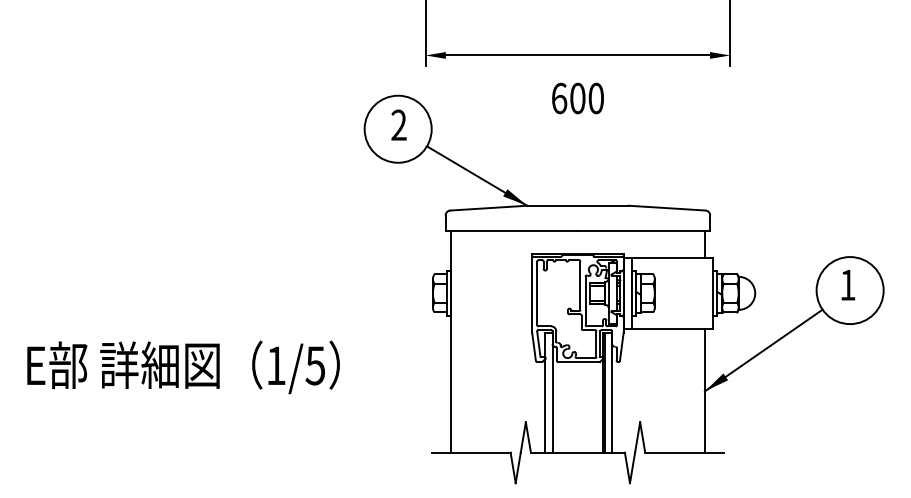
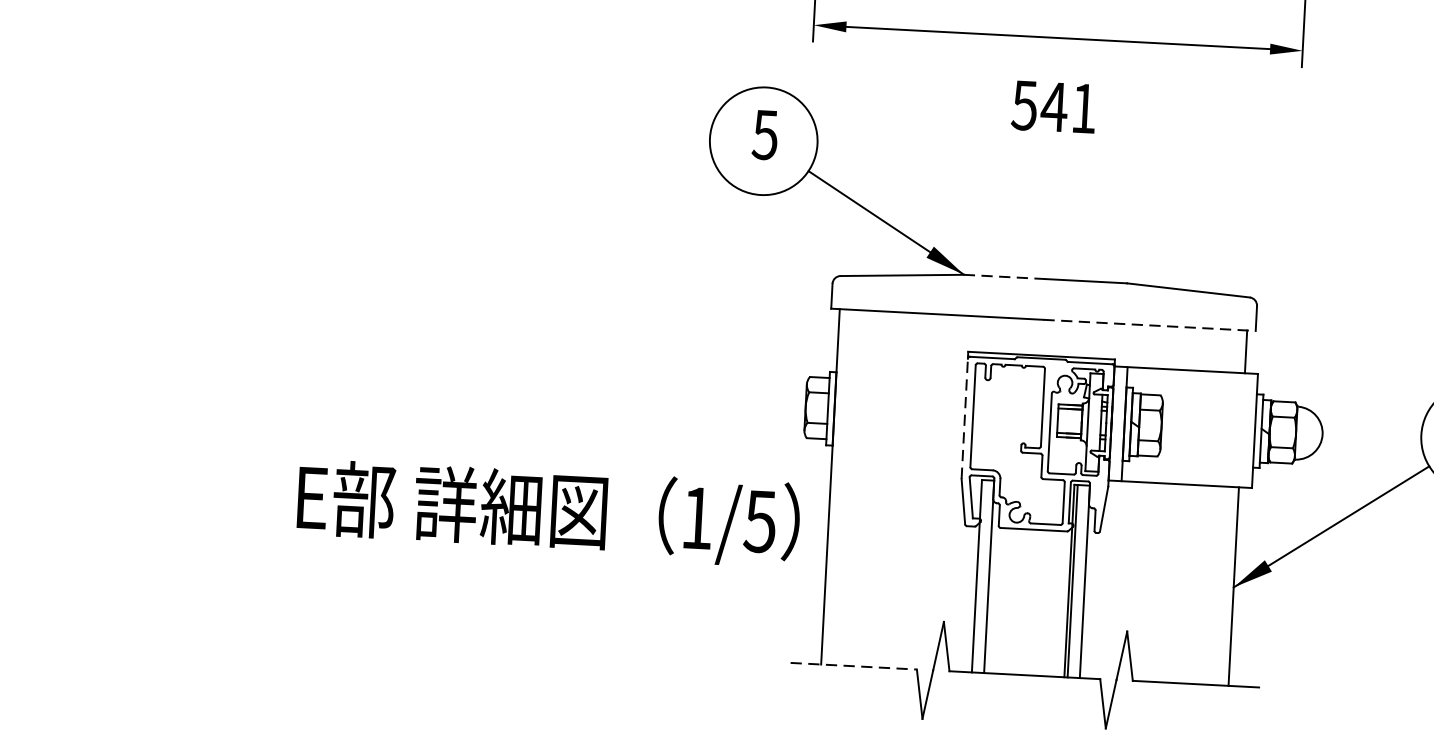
text: (577, 98) -> (1053, 107), 600 -> 541
text: (398, 124) -> (764, 133), 2 -> 5
line: (552, 205) -> (1004, 276), solid -> dashed
line: (644, 231) -> (1150, 325), solid -> dashed
line: (532, 294) -> (965, 417), solid -> dashed
text: (183, 367) -> (548, 513), moved
line: (471, 452) -> (854, 665), solid -> dashed

